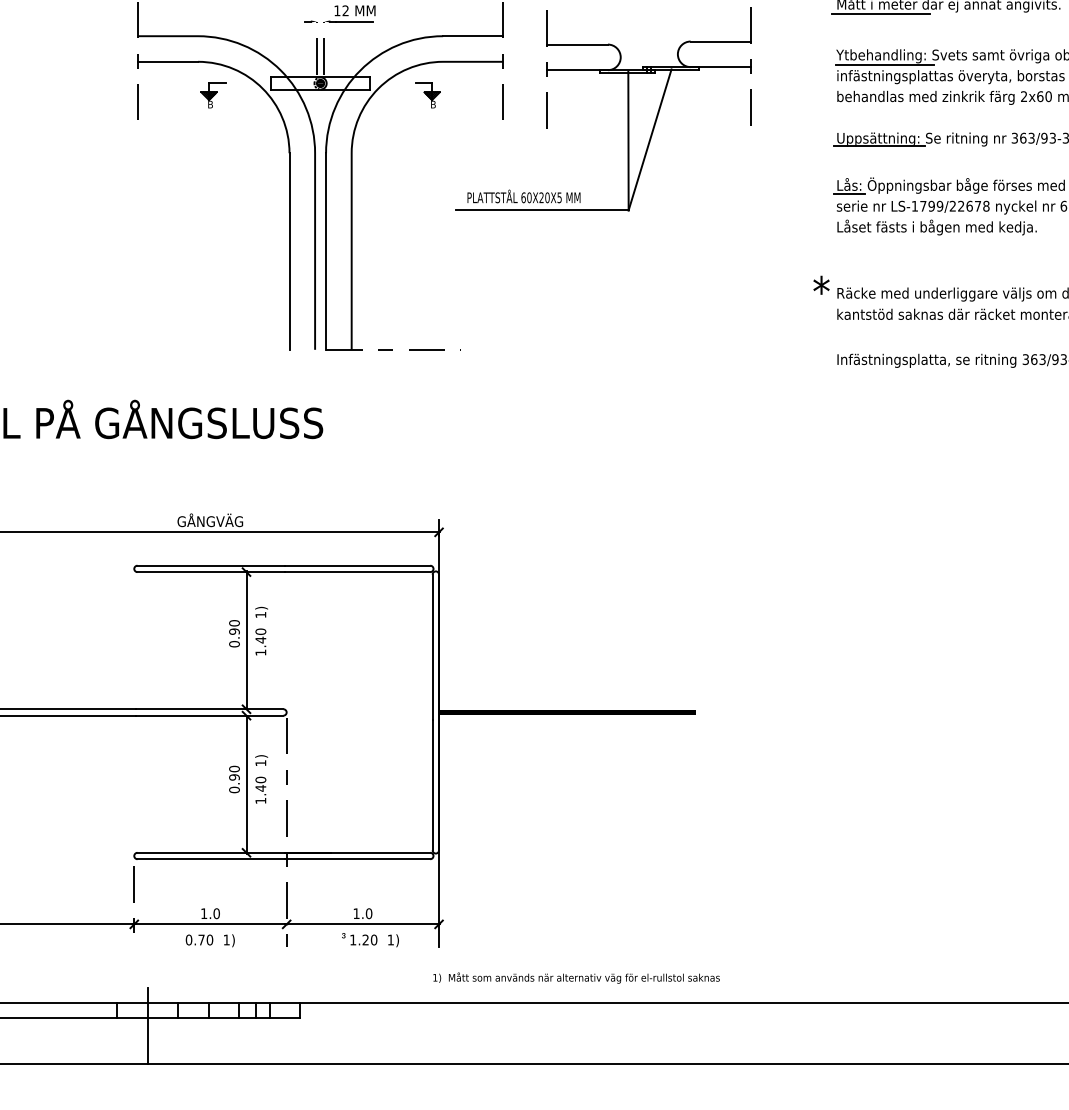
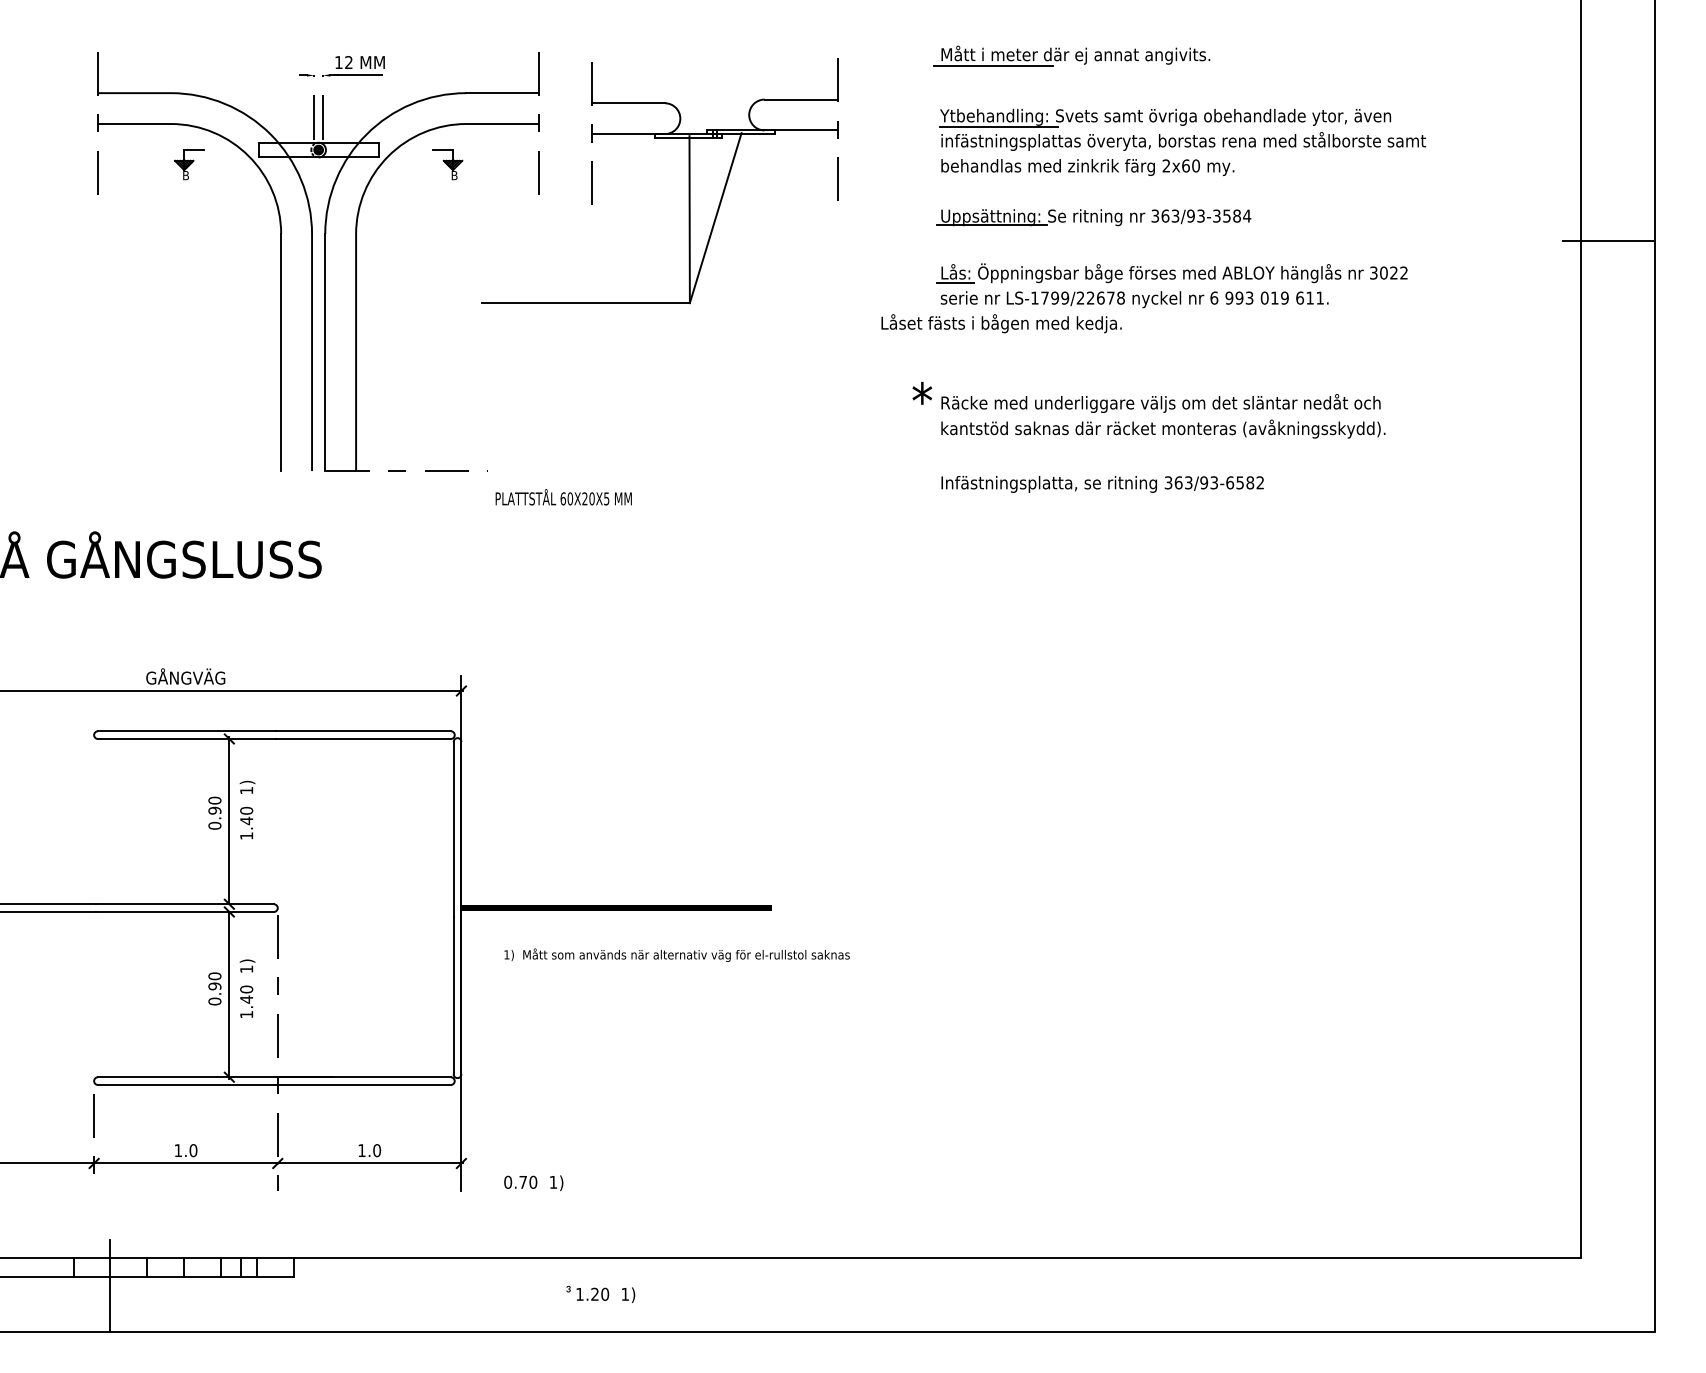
text: (523, 196) -> (563, 497), moved
text: (937, 227) -> (1001, 323), moved
text: (370, 939) -> (600, 1293), moved
text: (210, 940) -> (533, 1183), moved
text: (576, 977) -> (676, 954), moved

